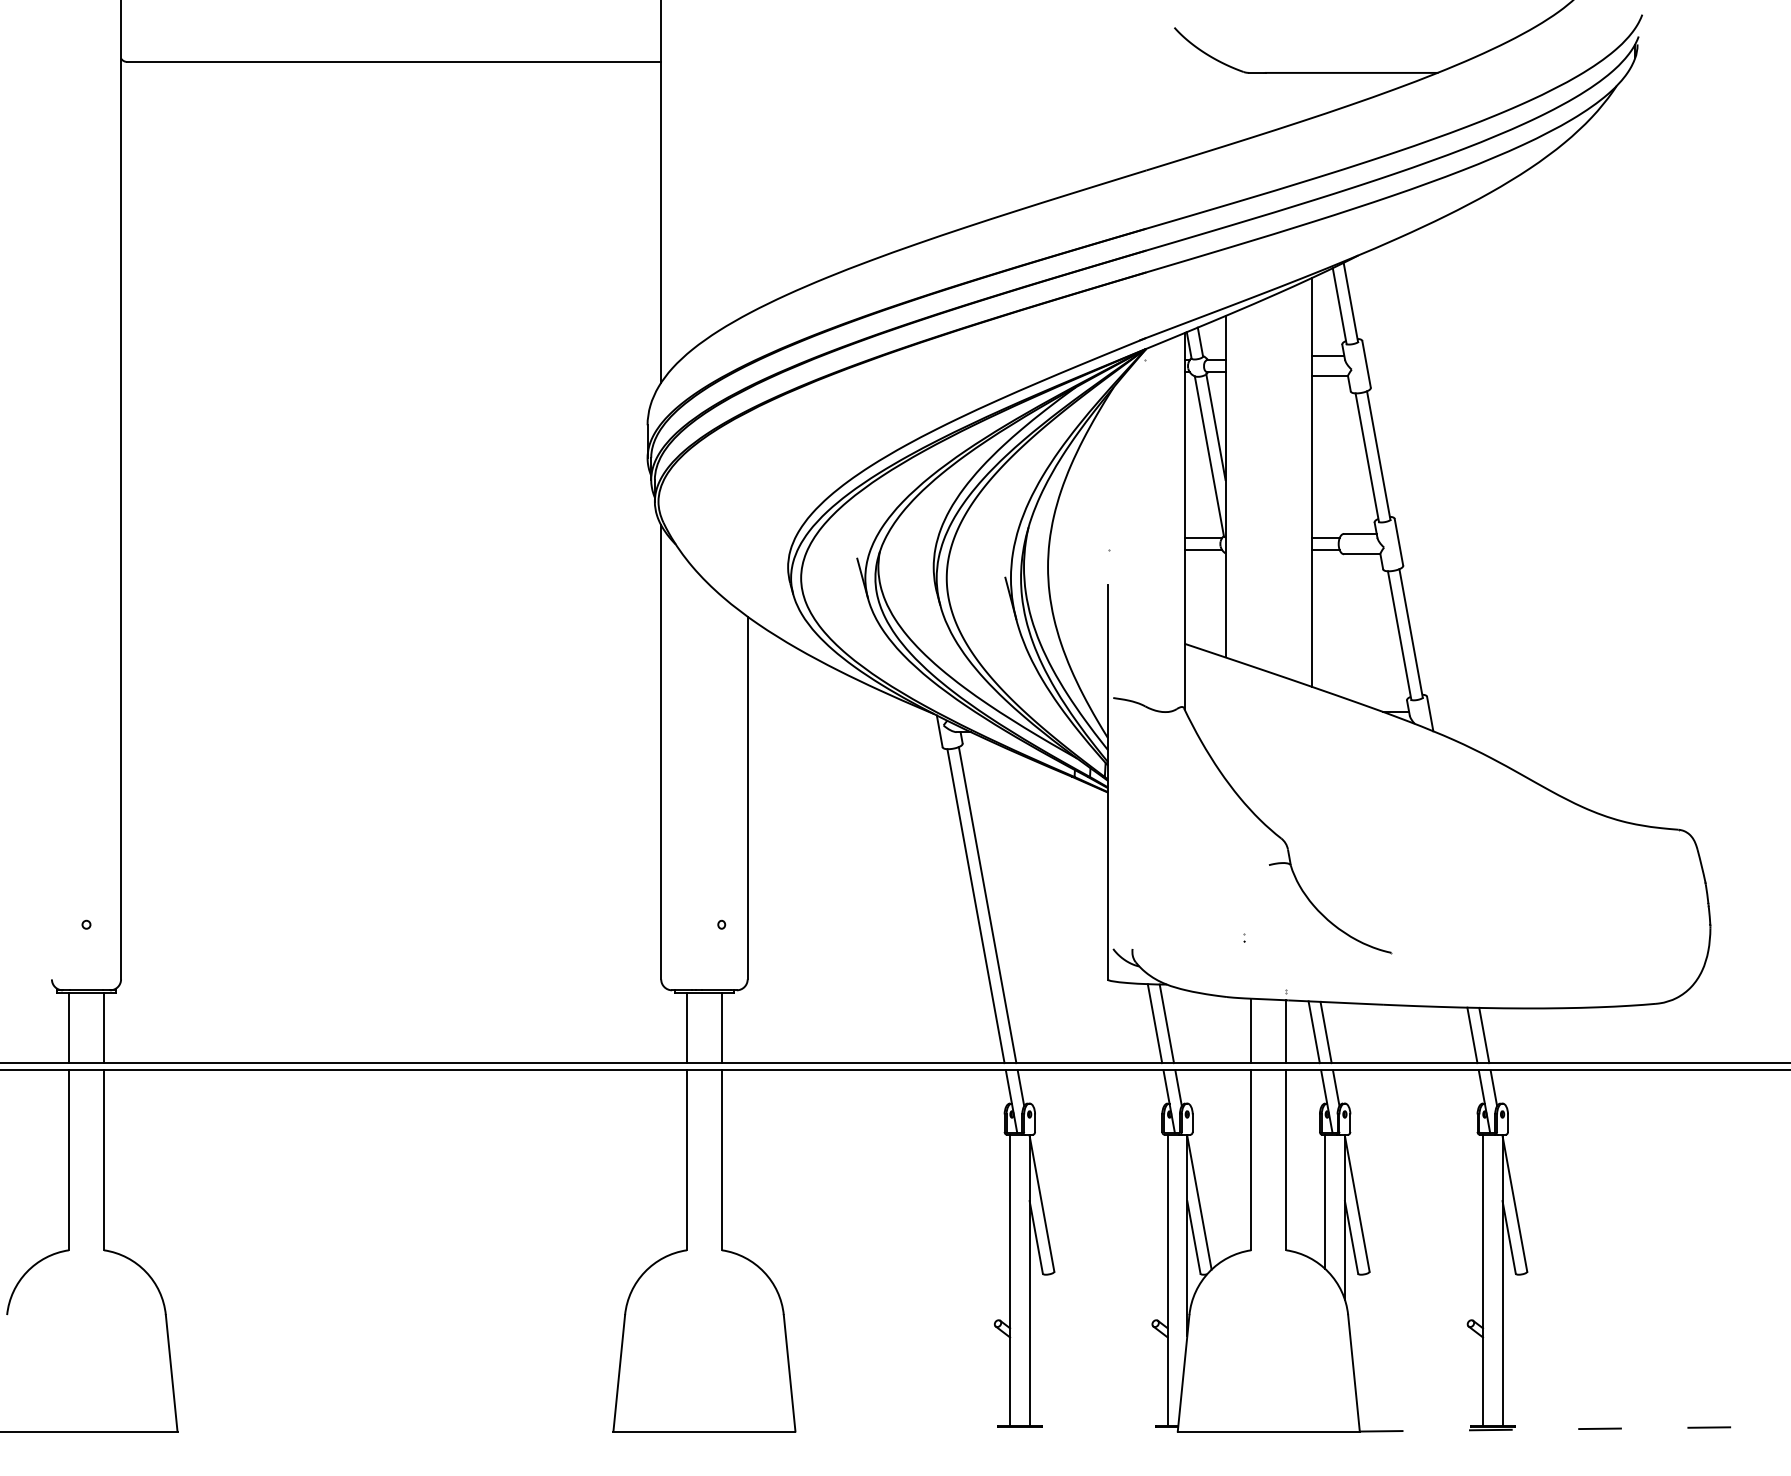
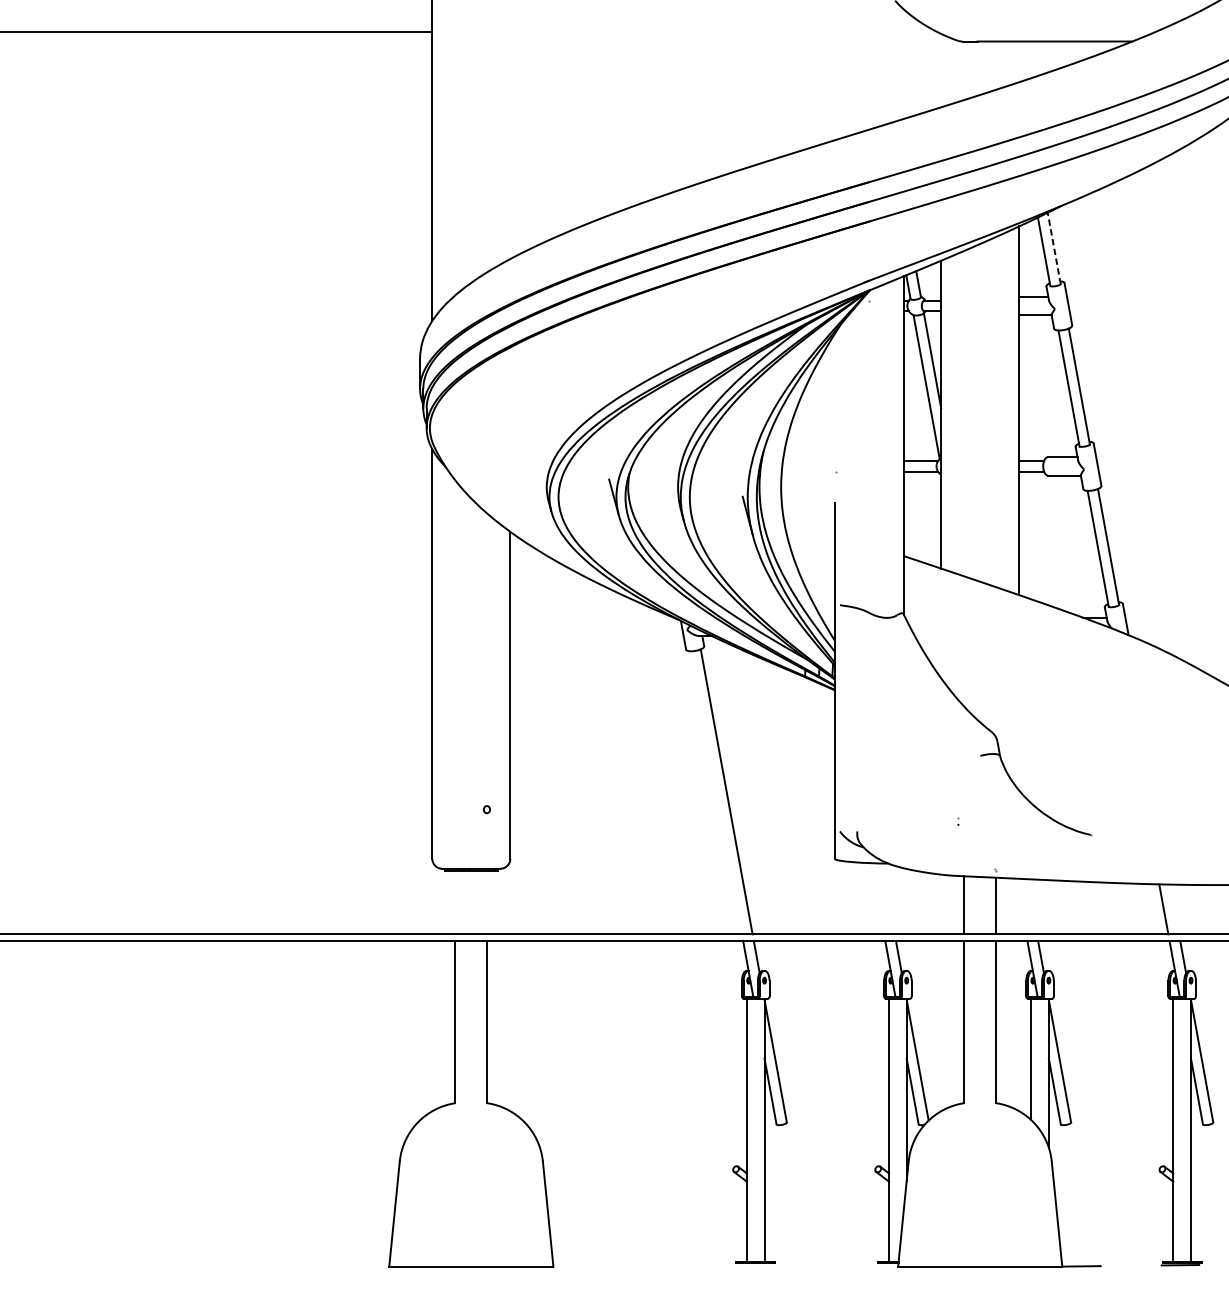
line: (1350, 302) -> (1053, 248), solid -> dashed
line: (975, 906) -> (715, 793), removed
line: (1154, 1023) -> (877, 898), removed
line: (1166, 1023) -> (887, 898), removed
line: (686, 1028) -> (455, 903), removed
line: (722, 1028) -> (487, 903), removed
line: (1313, 1032) -> (1020, 906), removed
line: (1325, 1032) -> (1031, 906), removed
line: (1484, 1035) -> (1174, 909), removed

